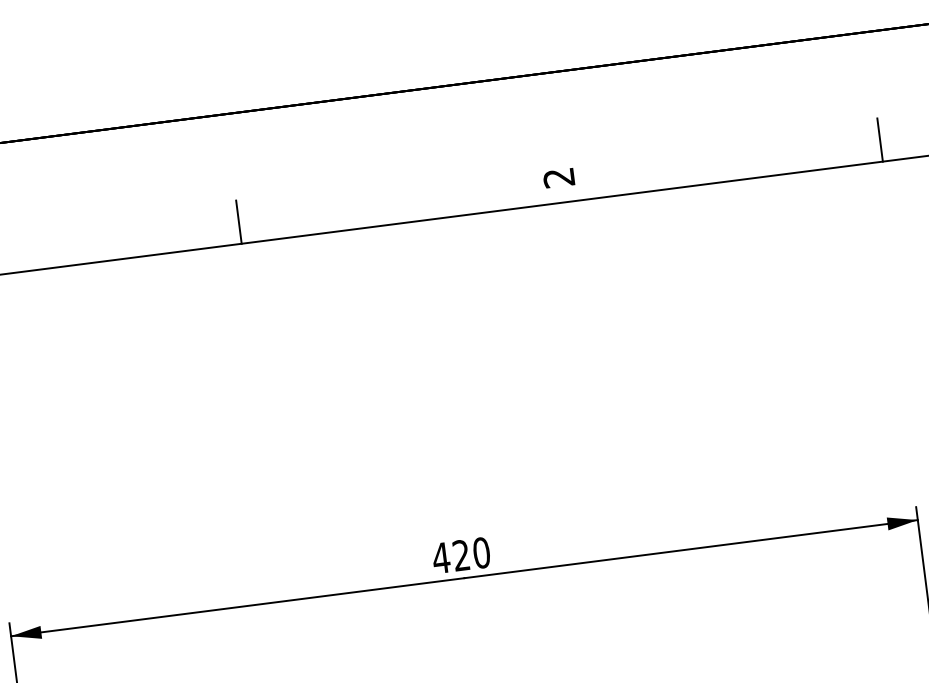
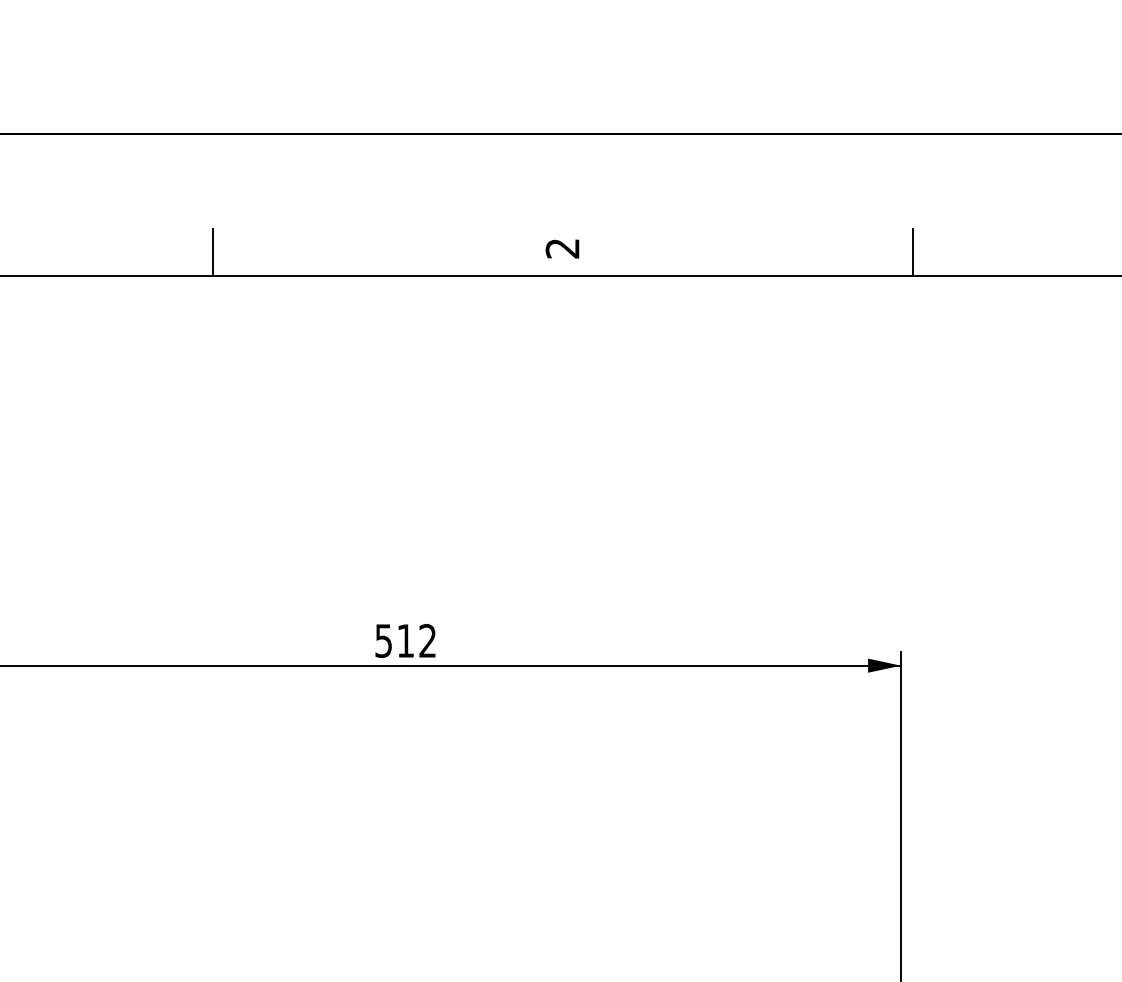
text: (461, 556) -> (405, 641), 420 -> 512

